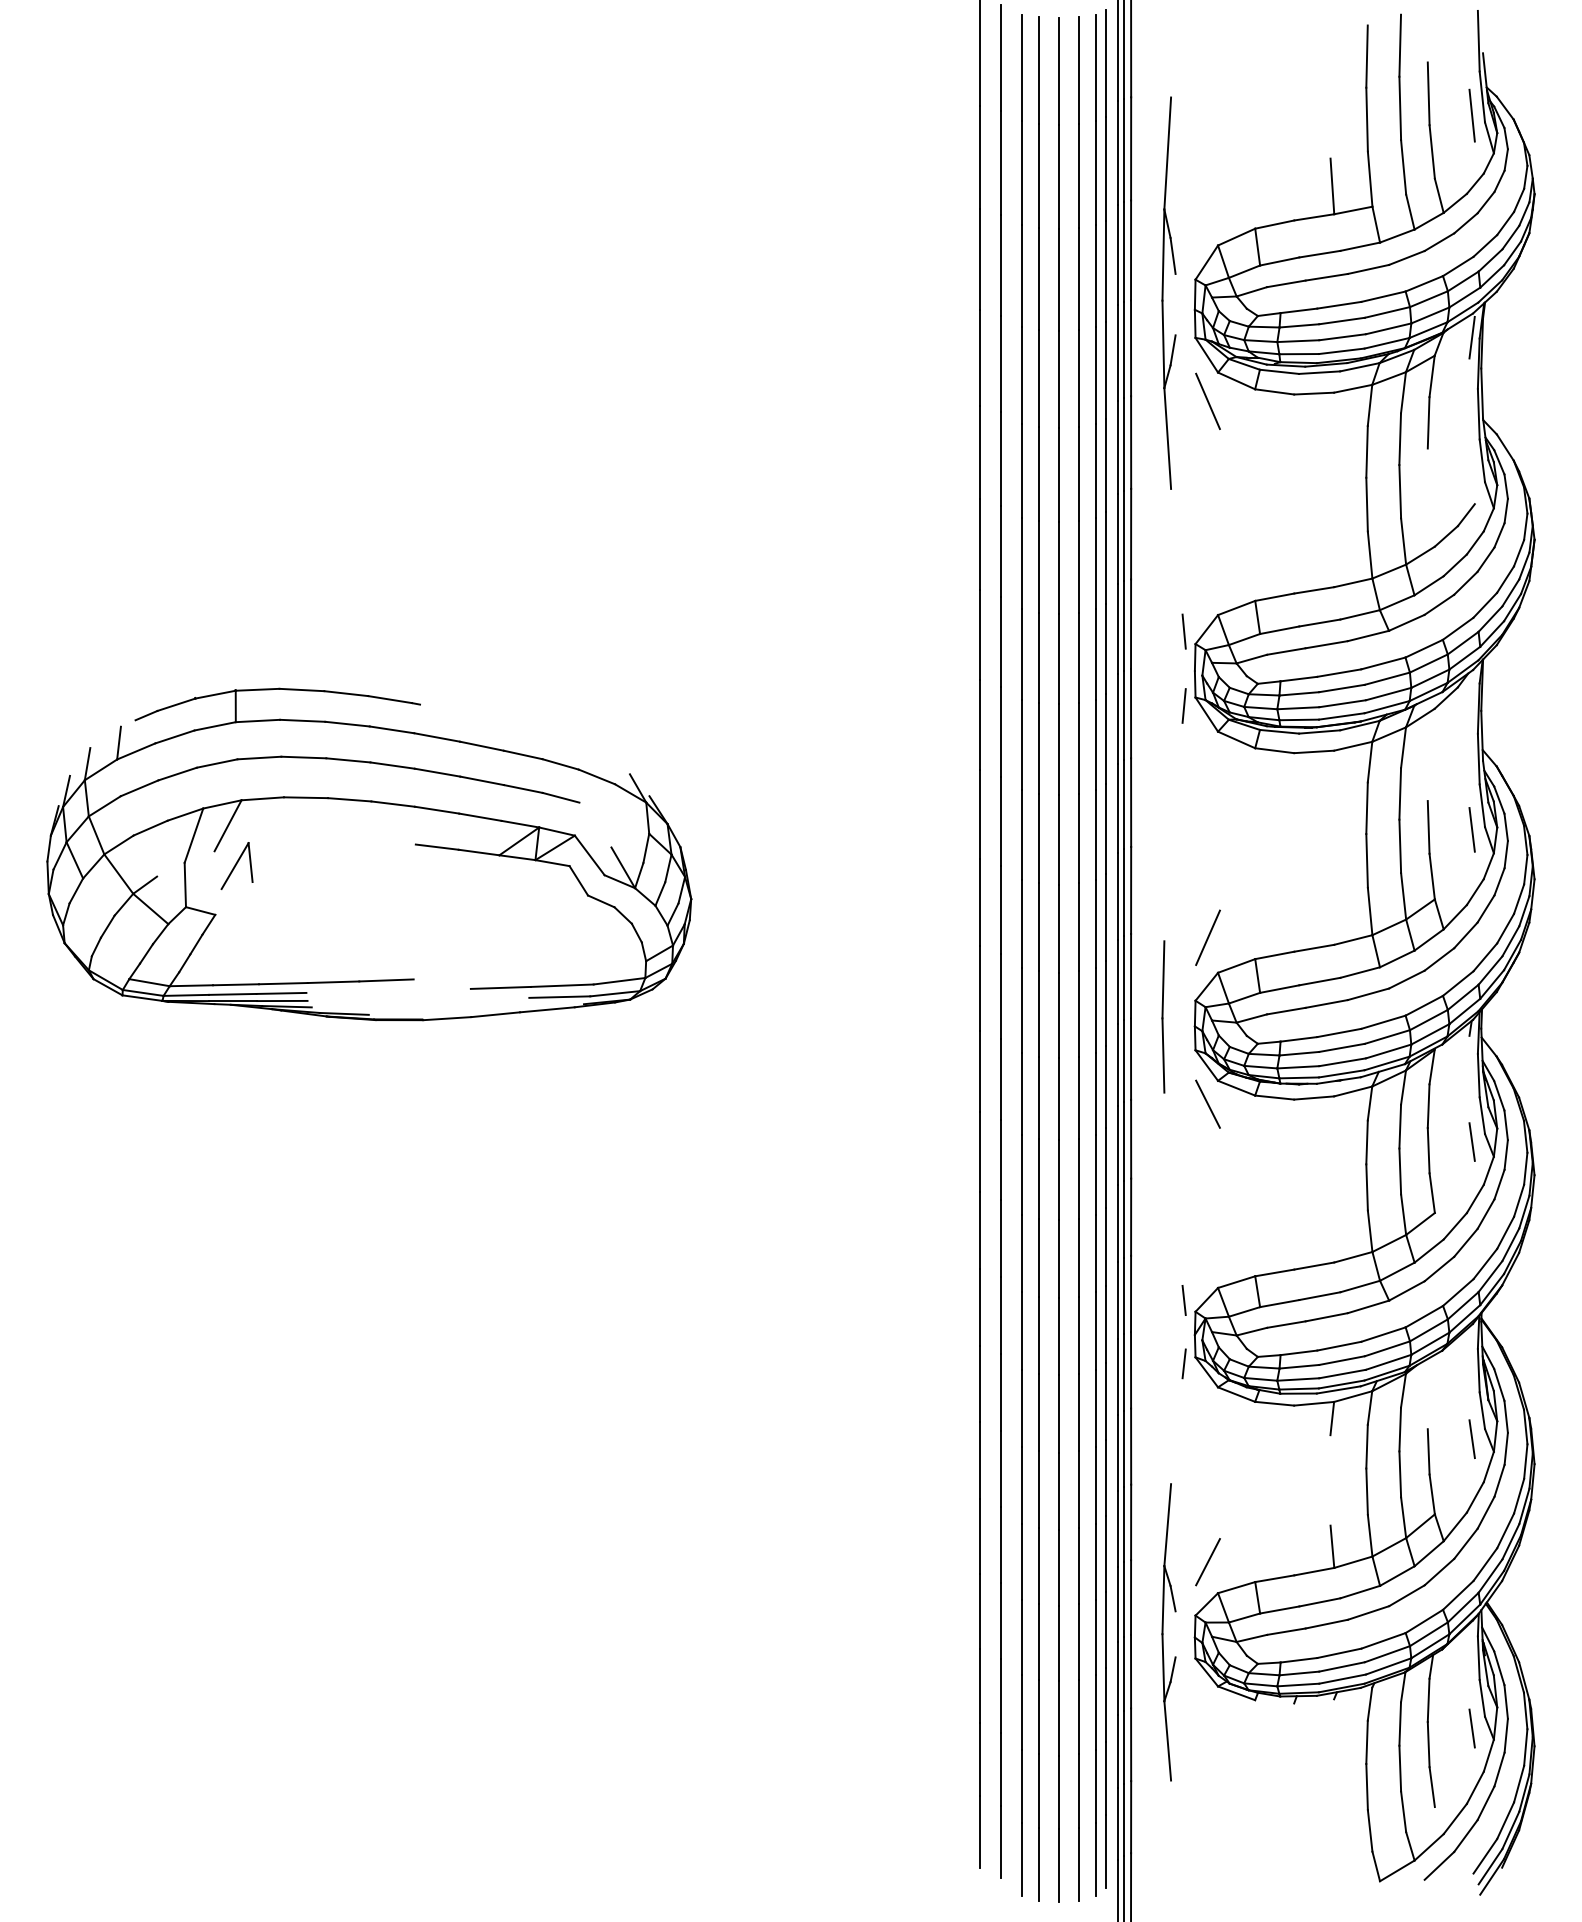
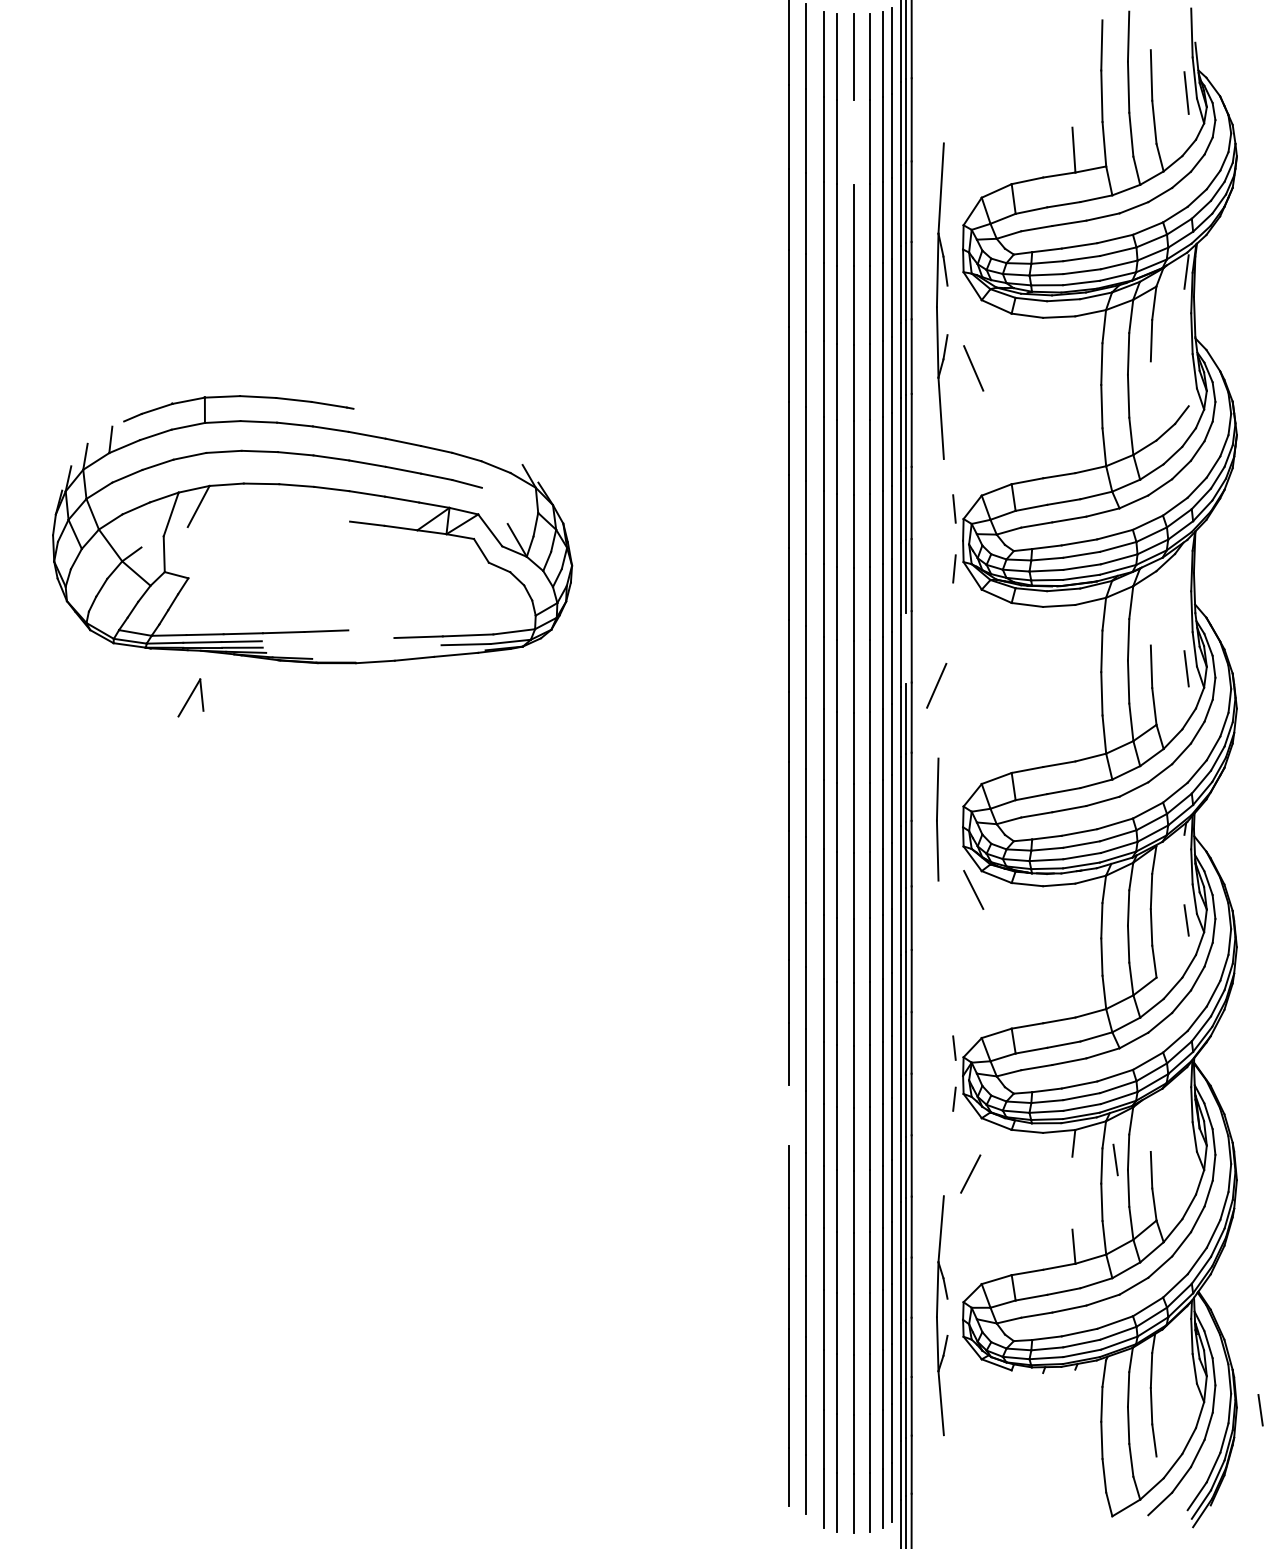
line: (1058, 177) -> (853, 142), removed
part: (1169, 292) -> (942, 300), moved
line: (1207, 401) -> (973, 368), moved
line: (1123, 804) -> (905, 648), removed
part: (369, 854) -> (312, 529), moved
line: (1207, 937) -> (936, 685), moved
line: (979, 1384) -> (789, 1115), removed
line: (1472, 1438) -> (1115, 1159), moved
line: (1207, 1561) -> (970, 1173), moved
line: (1472, 1728) -> (1260, 1410), moved

